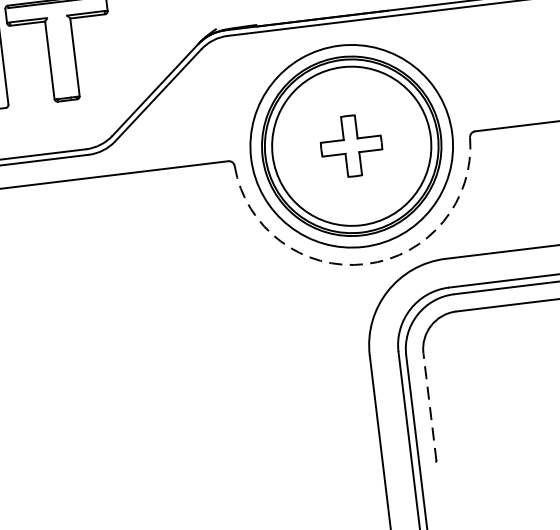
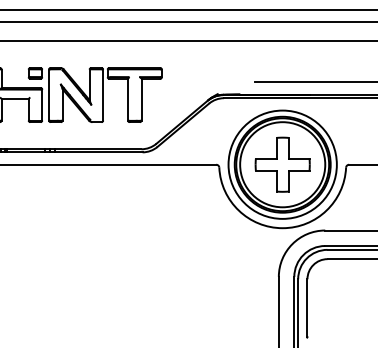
part: (351, 145) -> (282, 164), size x1.67
arc: (365, 264) -> (282, 228), dashed -> solid
line: (430, 407) -> (307, 308), dashed -> solid

